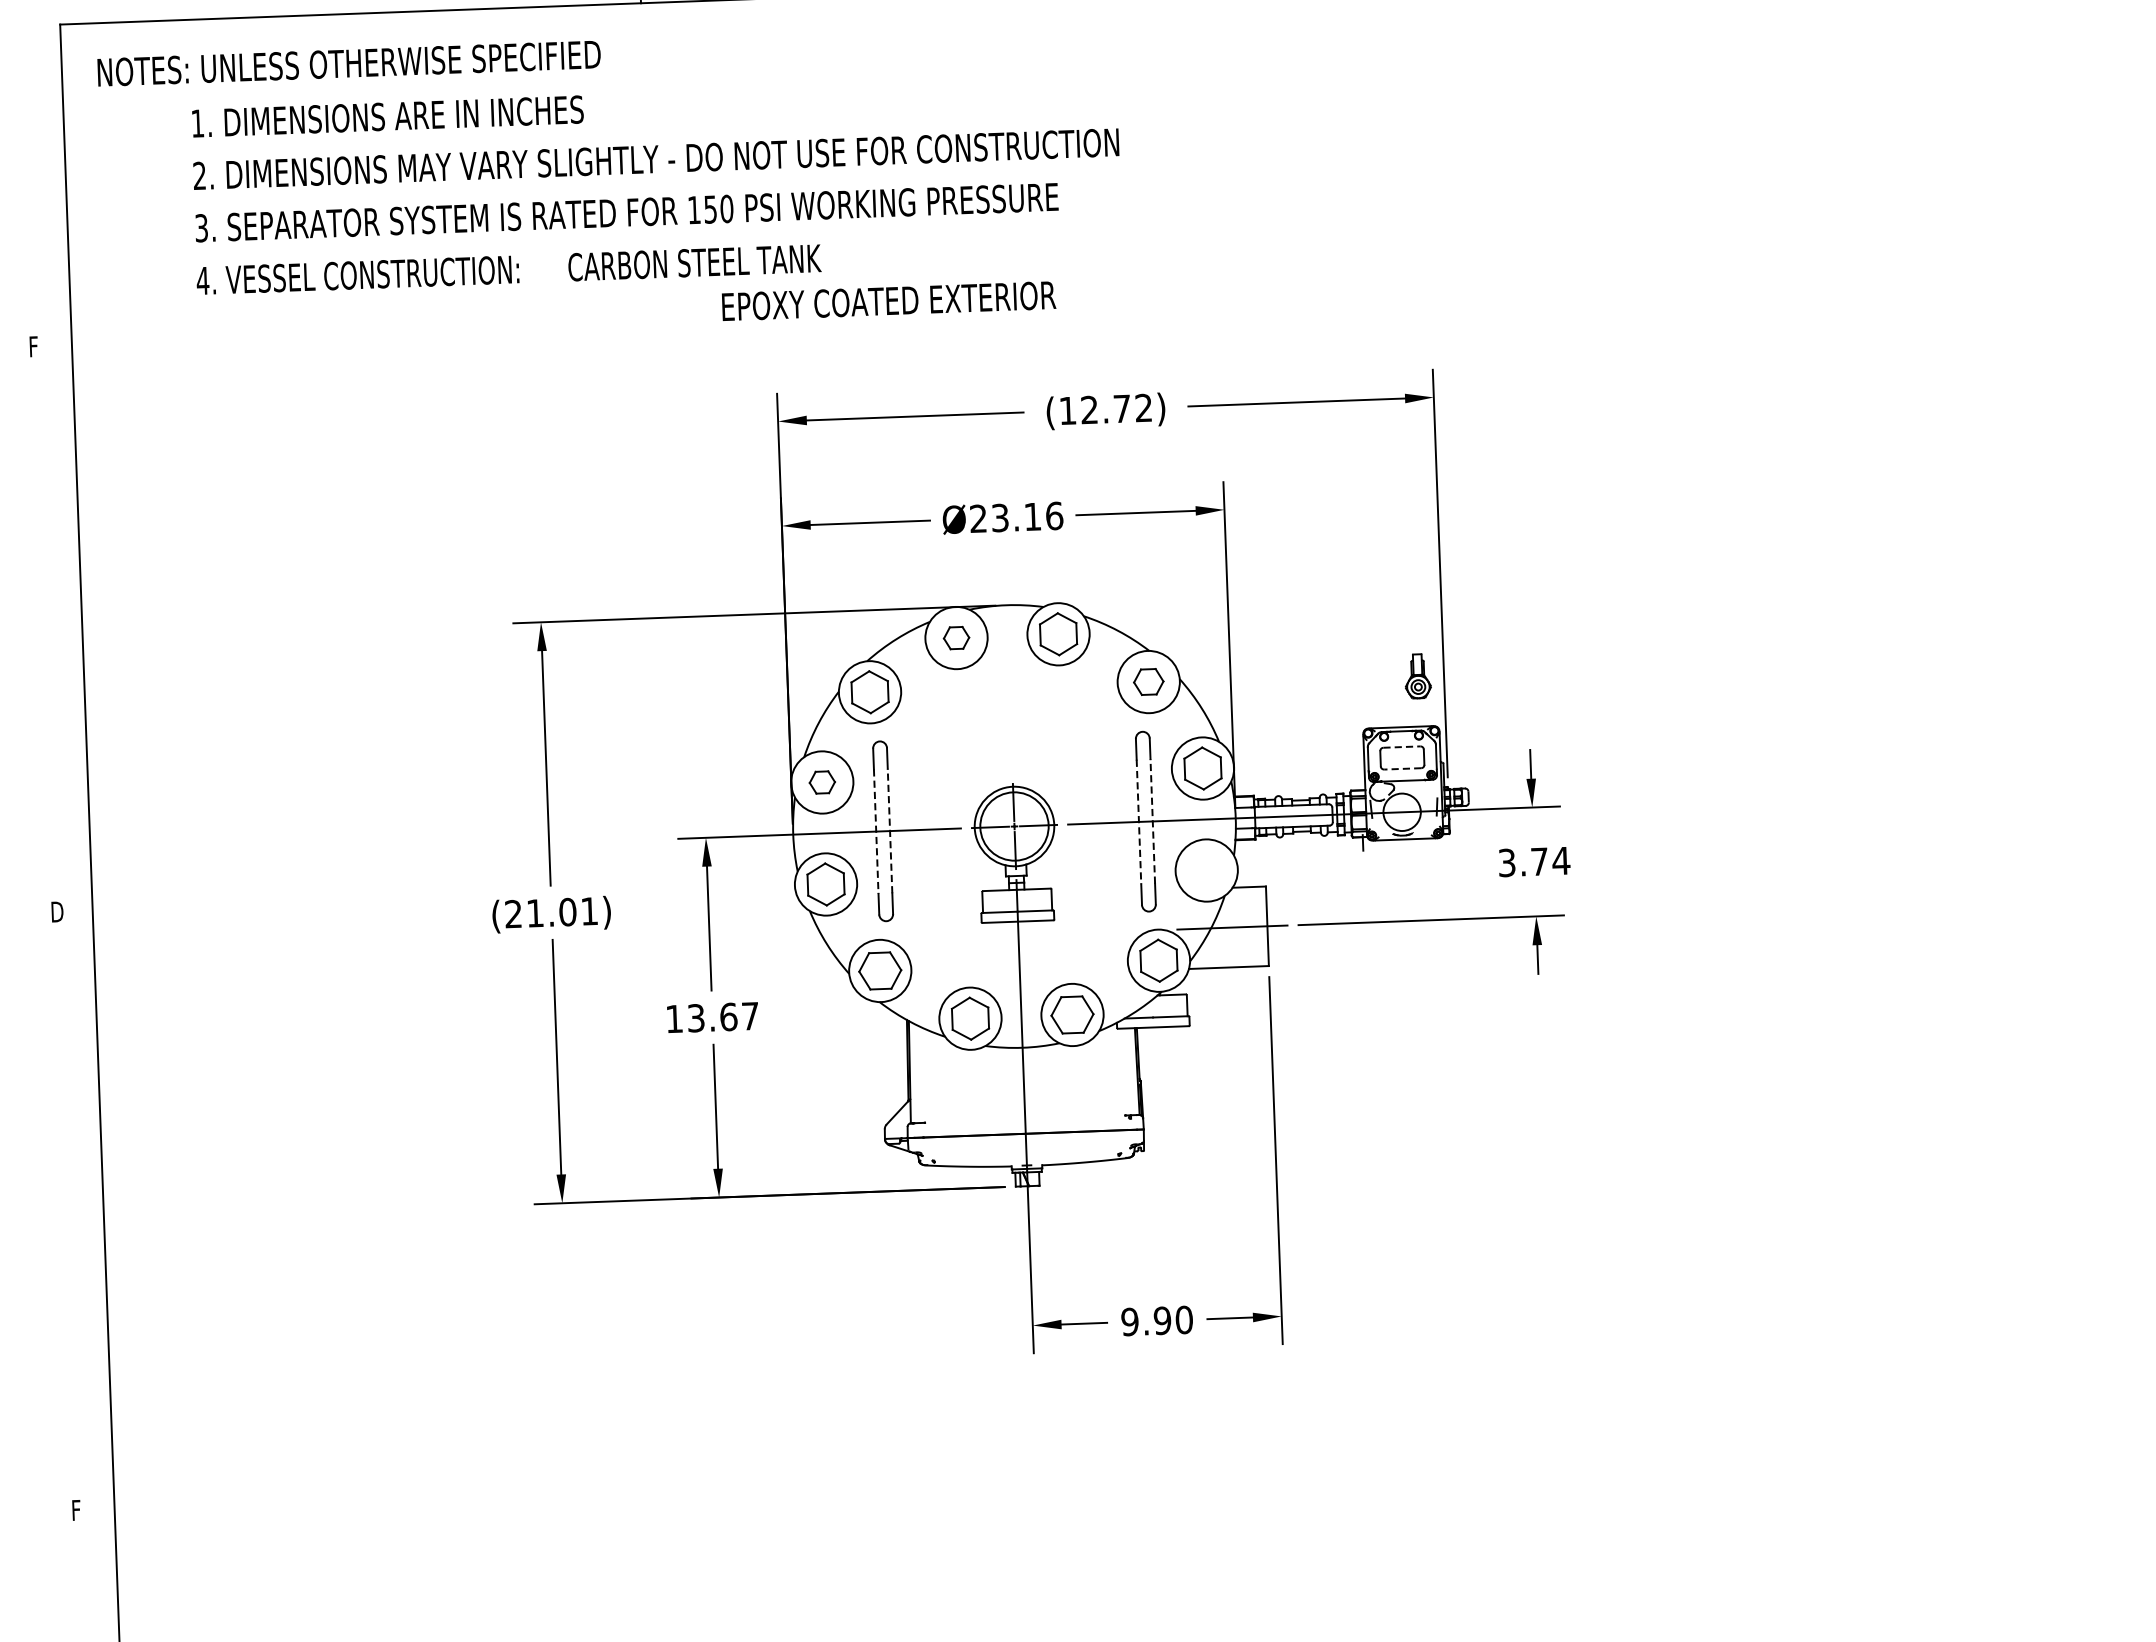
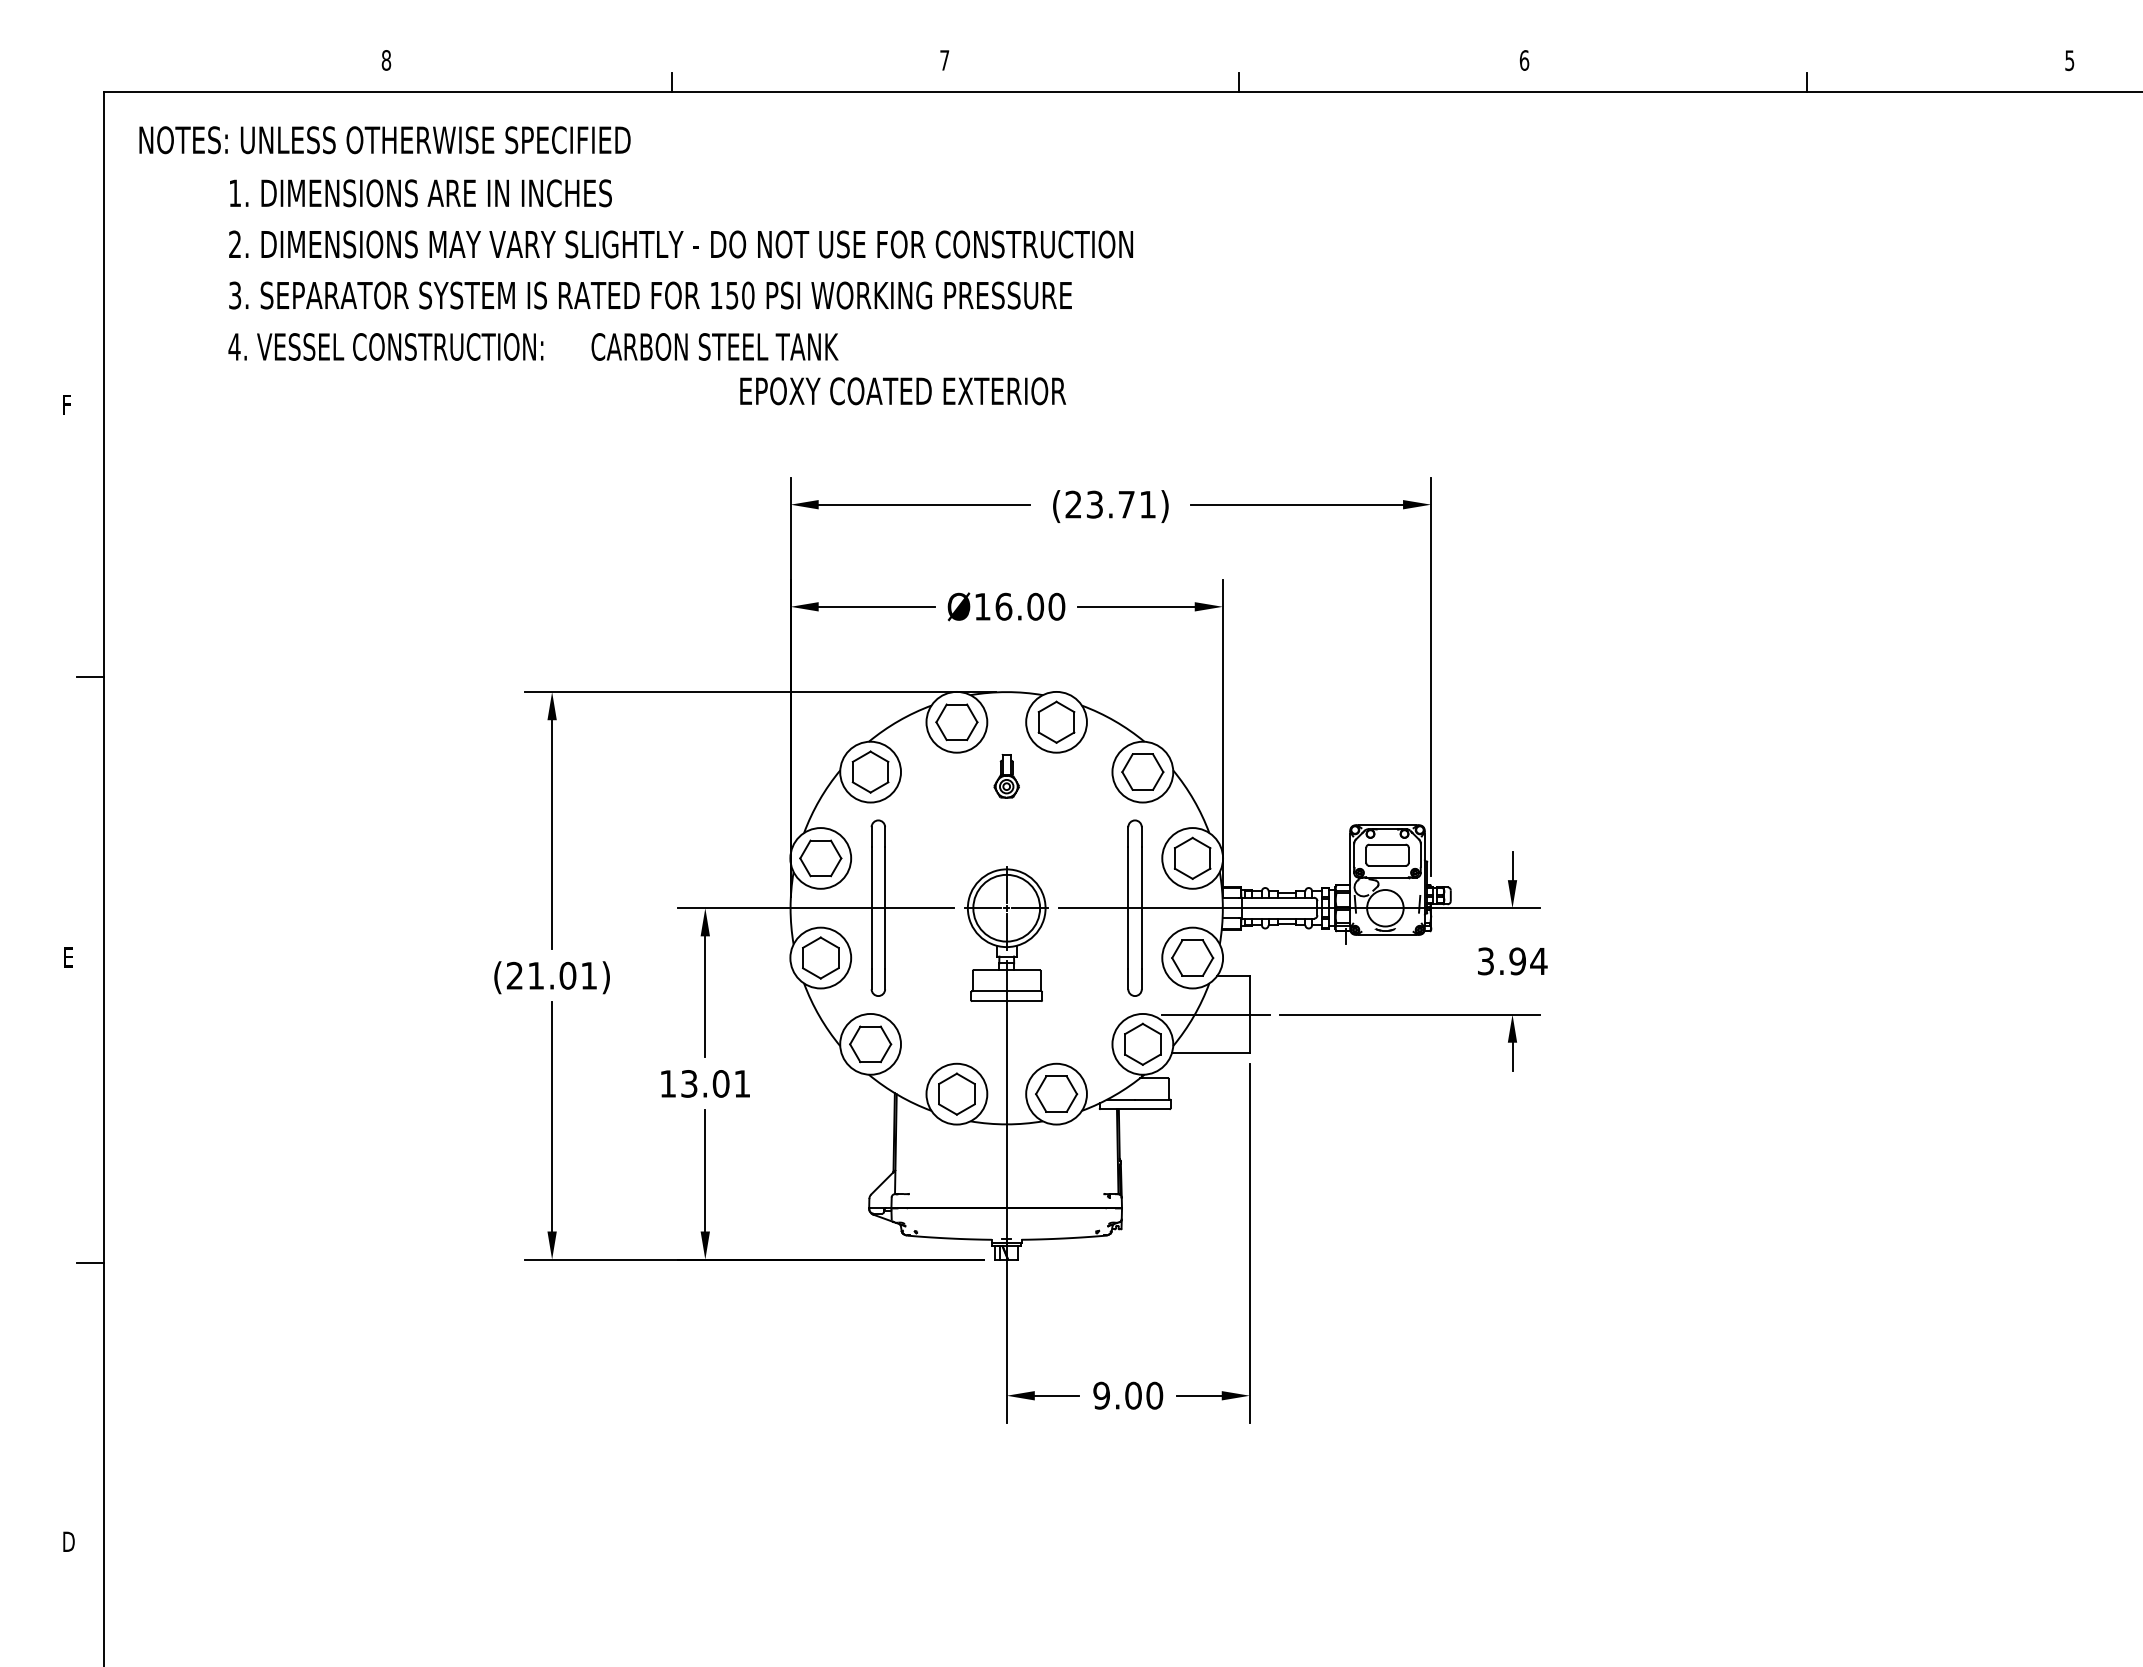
text: (1105, 409) -> (1110, 504), (12.72) -> (23.71)
text: (1016, 517) -> (1019, 606), Ø23.16 -> Ø16.00
line: (67, 624) -> (90, 677), added
part: (956, 638) -> (956, 722), size x1.67
part: (1417, 676) -> (1006, 776), moved
part: (1148, 681) -> (1142, 771), size x1.43
line: (1402, 746) -> (1388, 844), dashed -> solid
line: (1402, 768) -> (1387, 865), dashed -> solid
part: (822, 782) -> (820, 858), size x1.67
line: (1152, 821) -> (1141, 908), dashed -> solid
line: (1139, 822) -> (1128, 908), dashed -> solid
line: (876, 831) -> (871, 908), dashed -> solid
line: (890, 831) -> (885, 908), dashed -> solid
text: (1539, 861) -> (1517, 961), 3.74 -> 3.94
part: (1206, 869) -> (1192, 957), added
text: (56, 912) -> (69, 957), D -> E
text: (739, 1016) -> (731, 1083), 13.67 -> 13.01
line: (89, 1223) -> (90, 1262), added
text: (1162, 1320) -> (1133, 1395), 9.90 -> 9.00
text: (77, 1510) -> (68, 1541), F -> D

